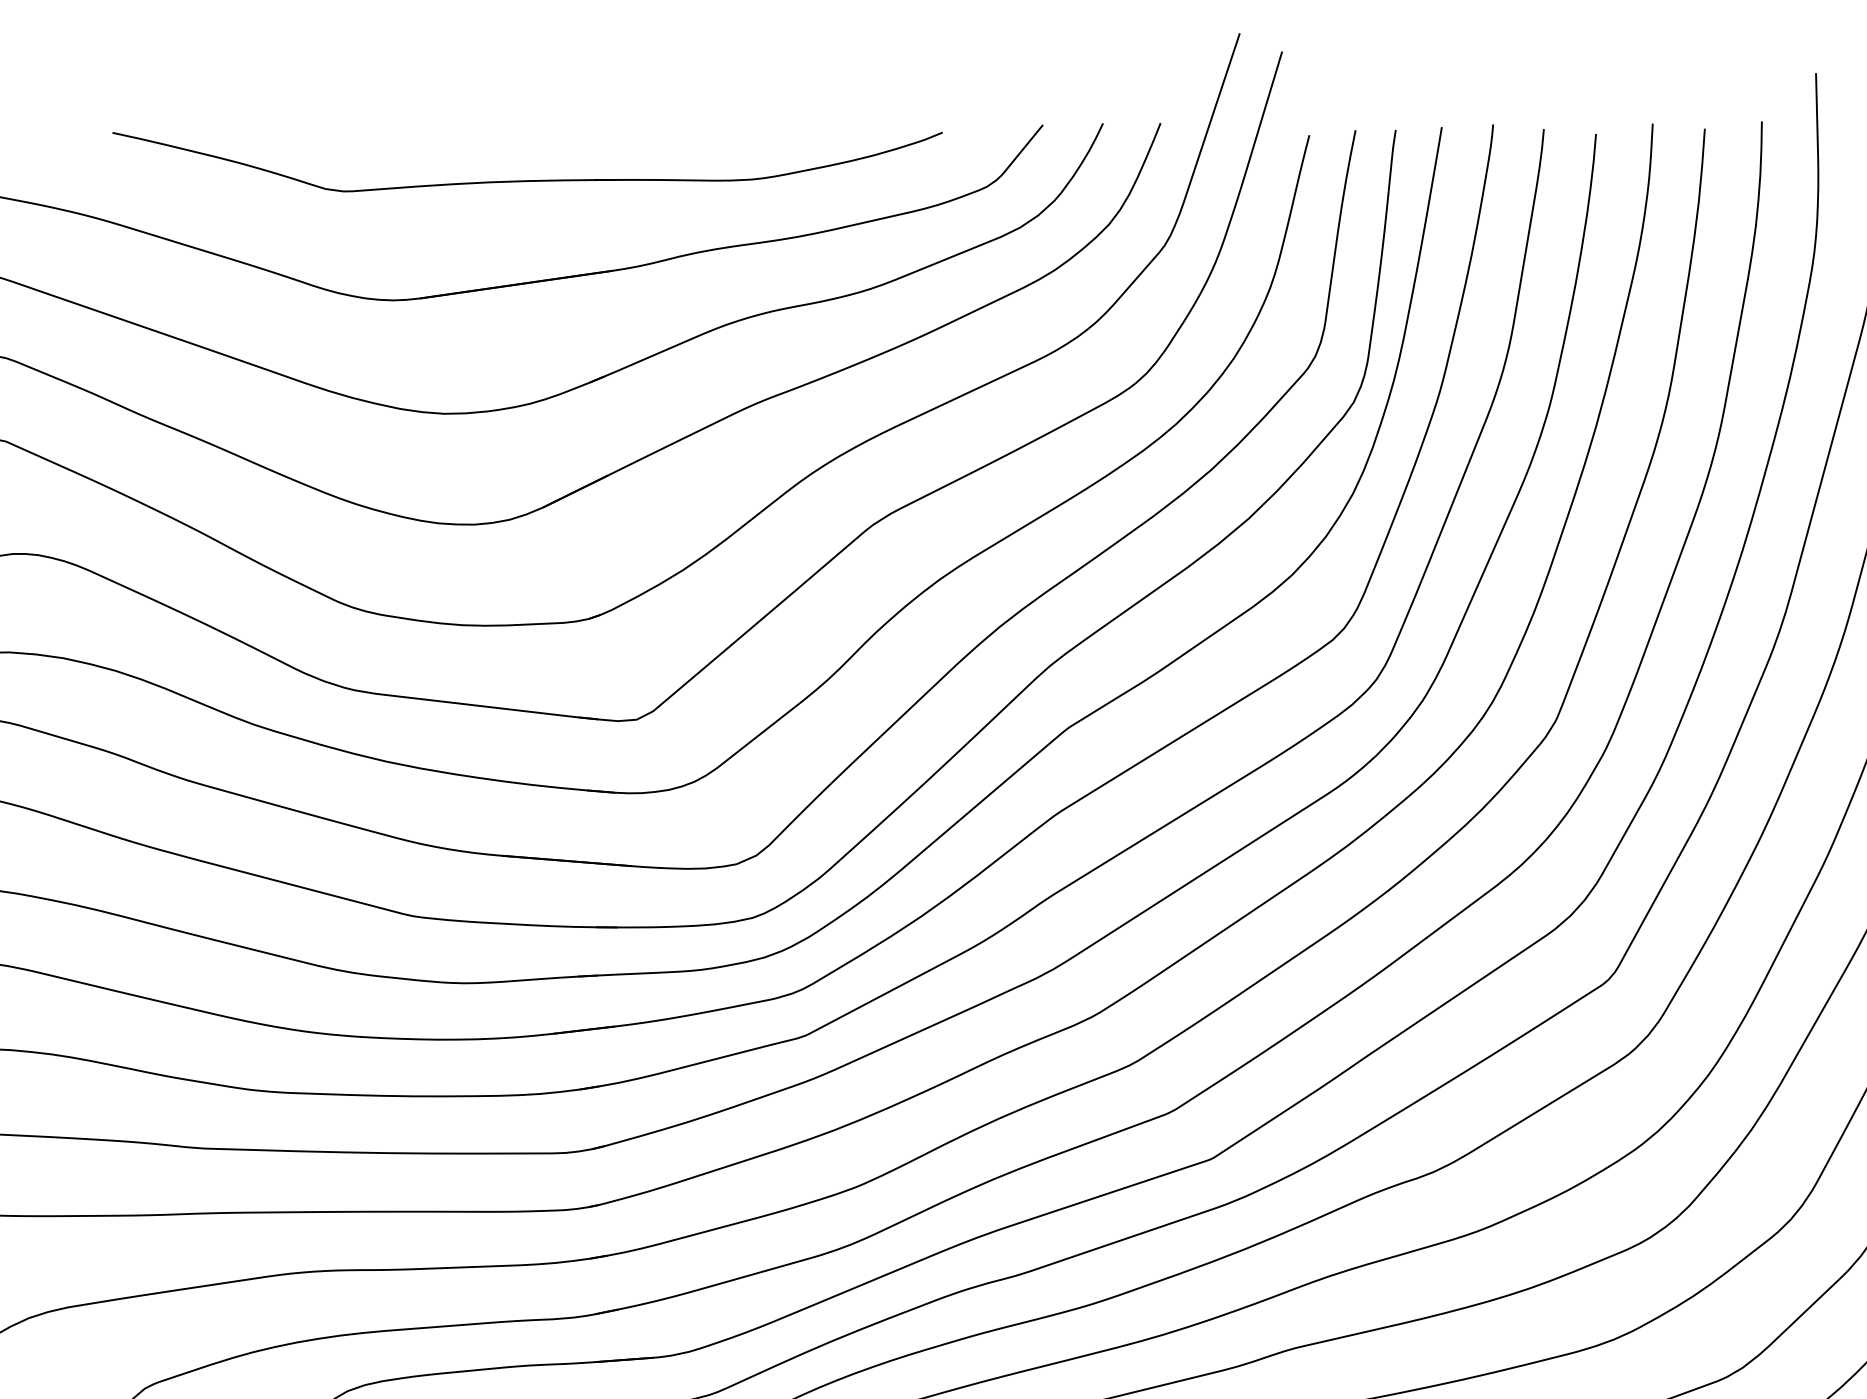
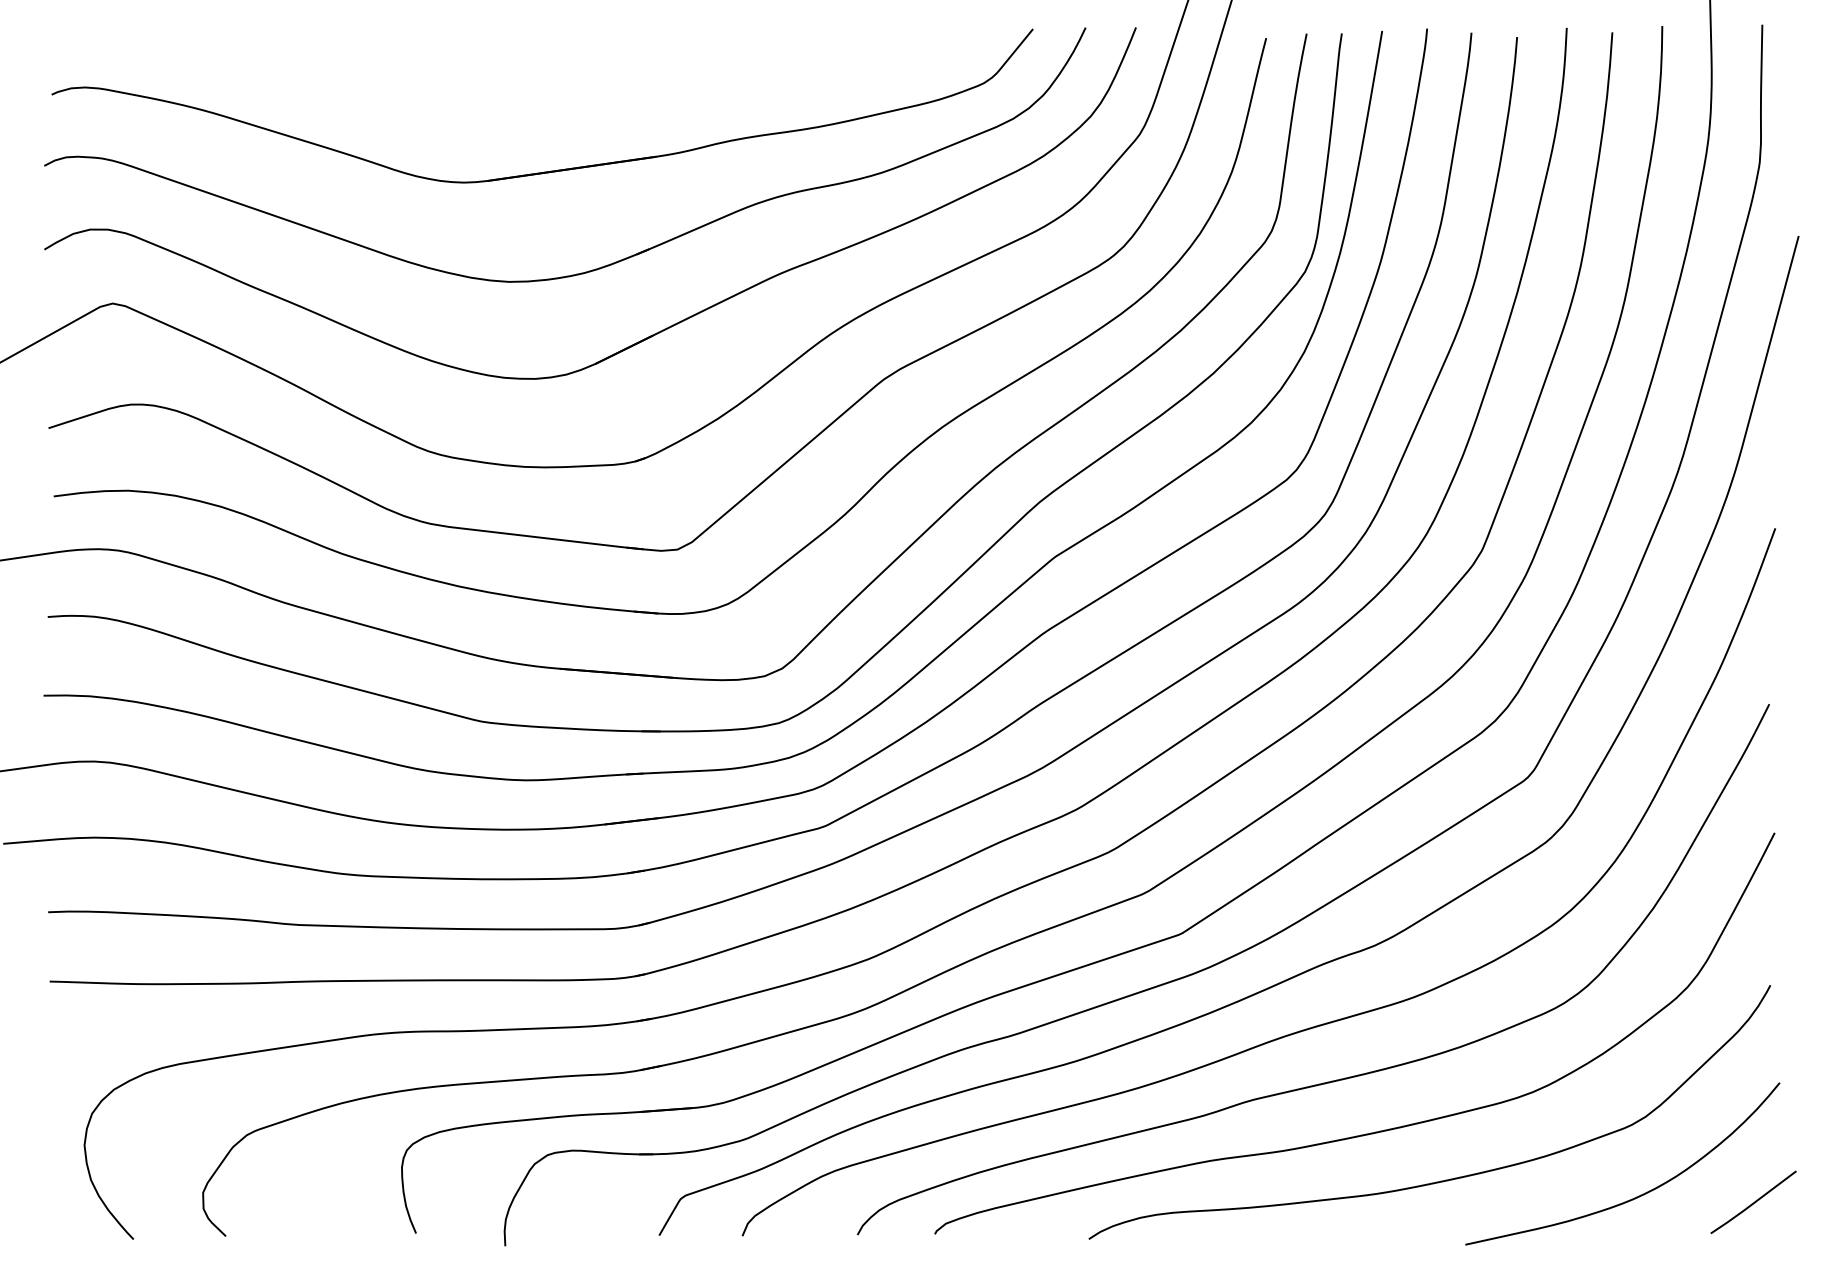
part: (527, 180) -> (581, 77), removed

